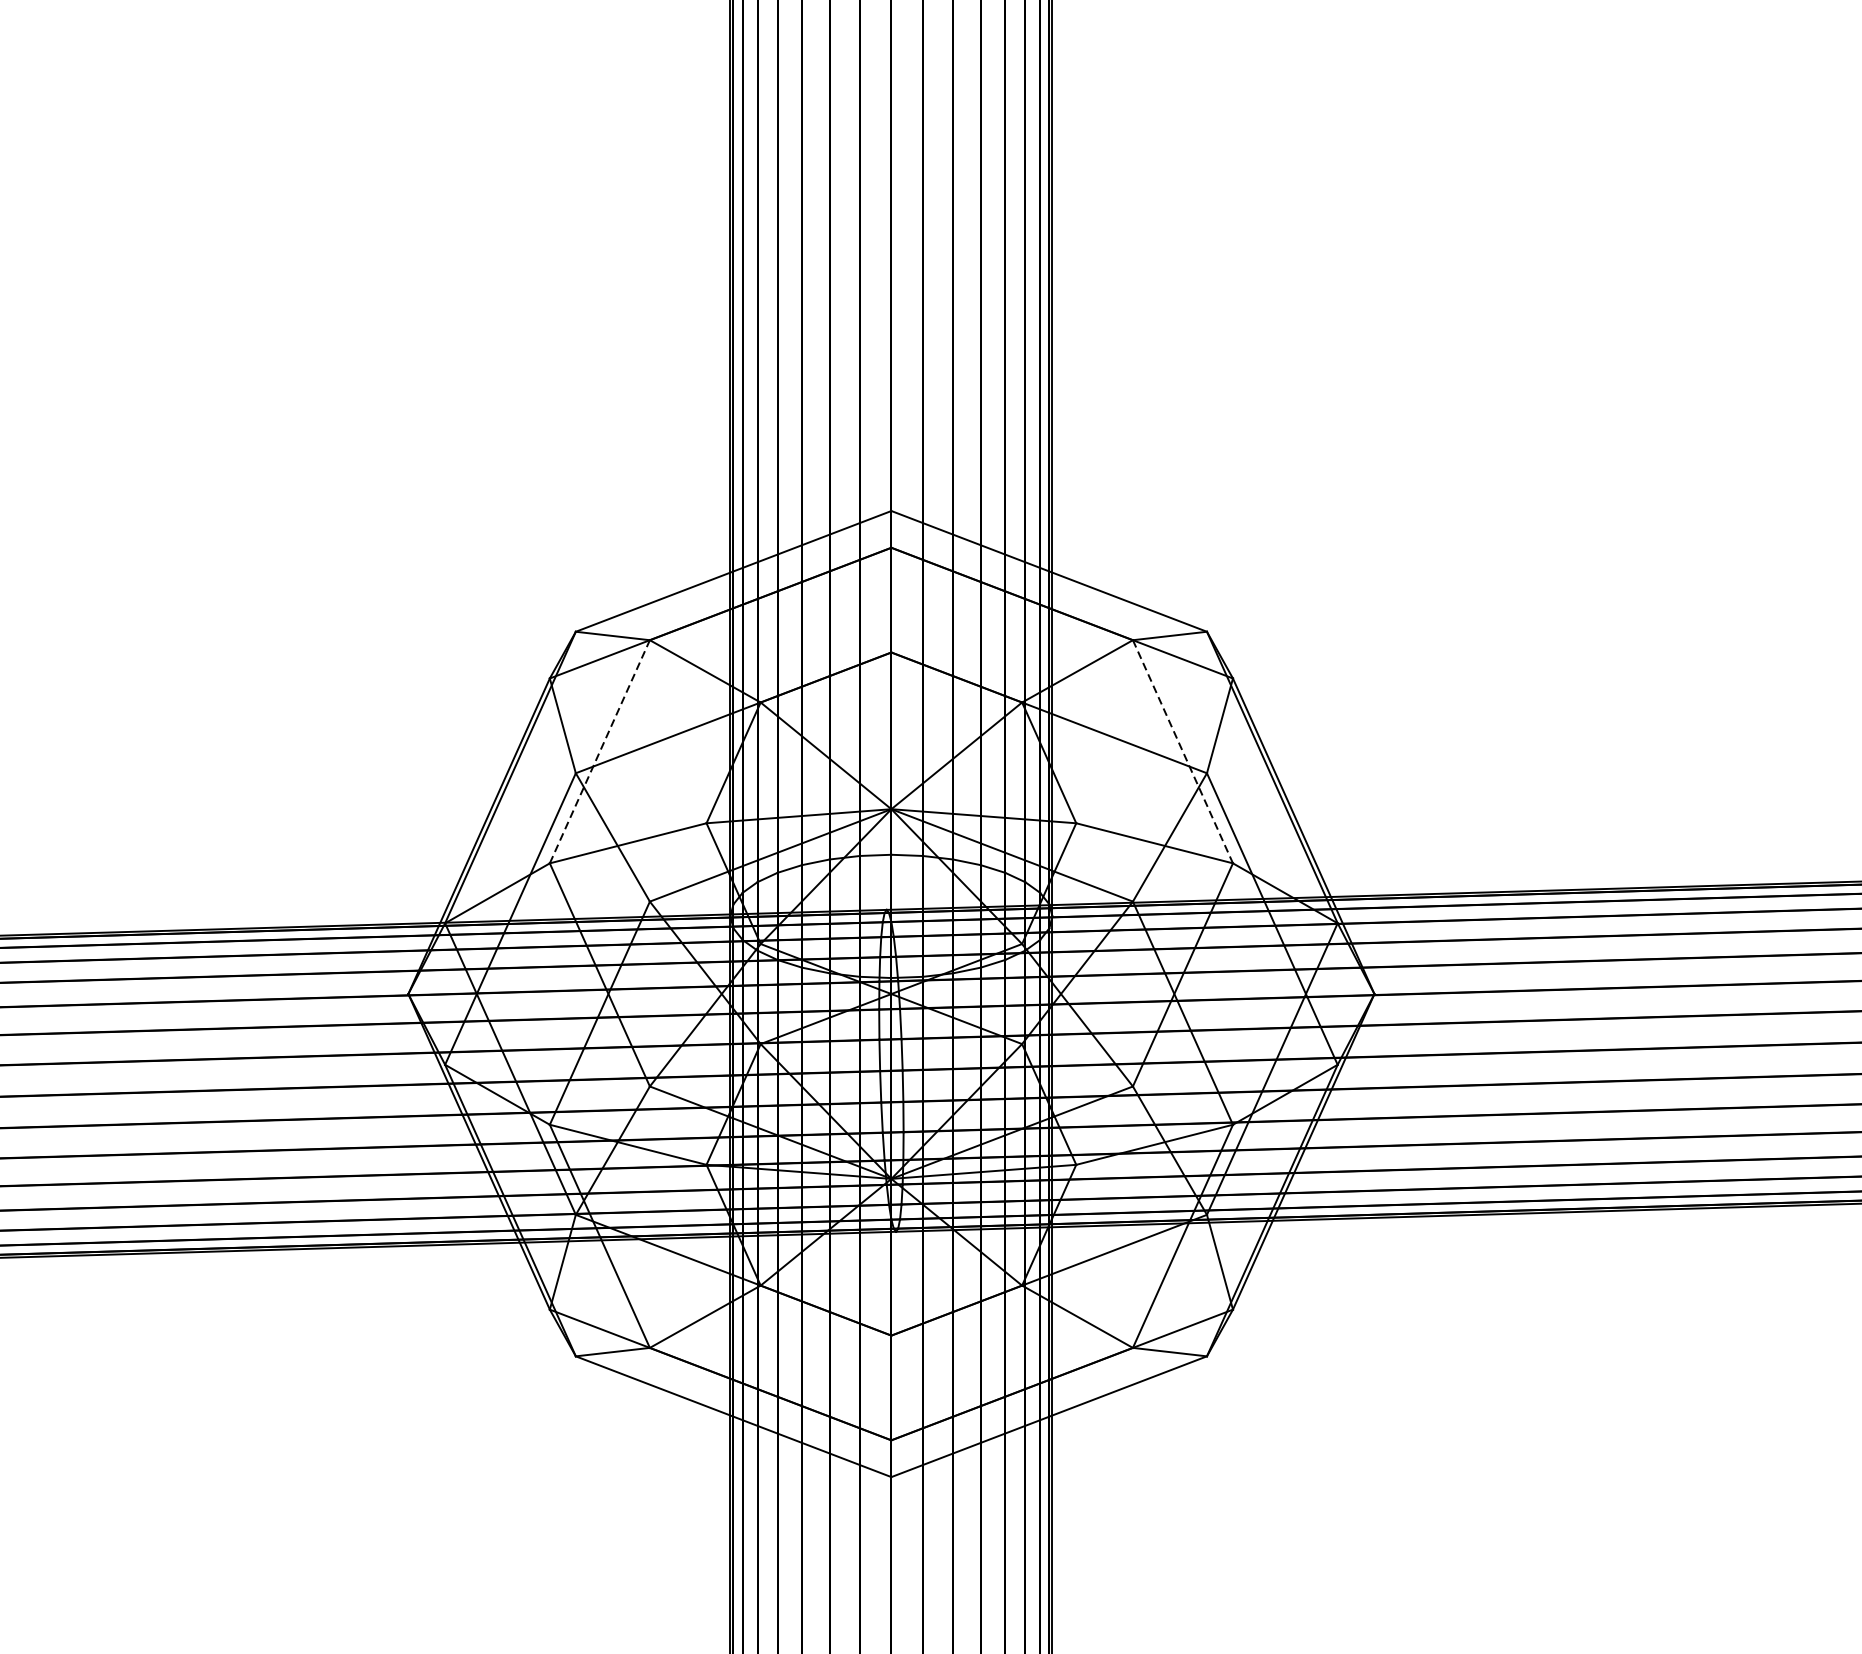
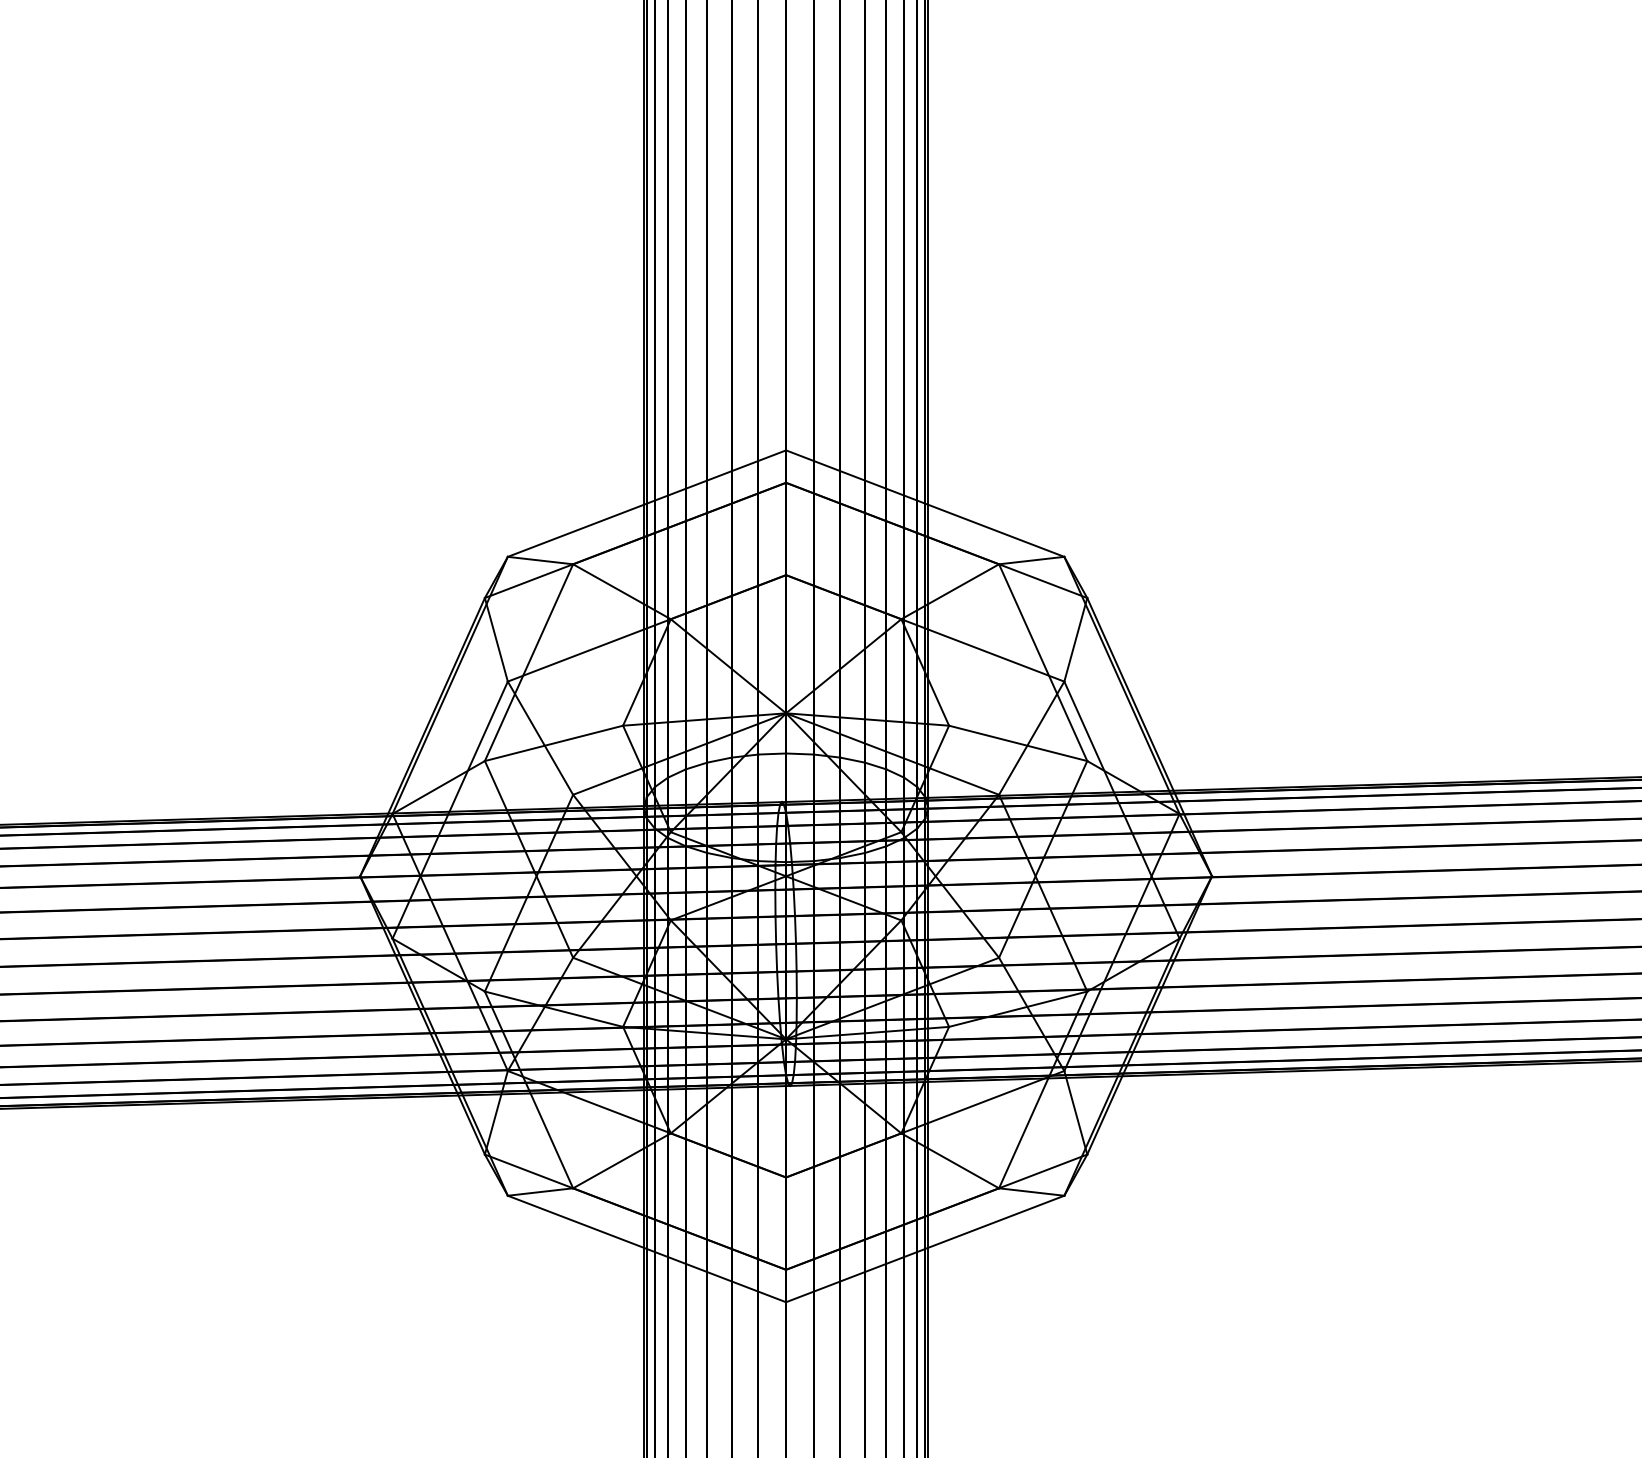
line: (600, 751) -> (529, 662), dashed -> solid
line: (1183, 751) -> (1043, 662), dashed -> solid

